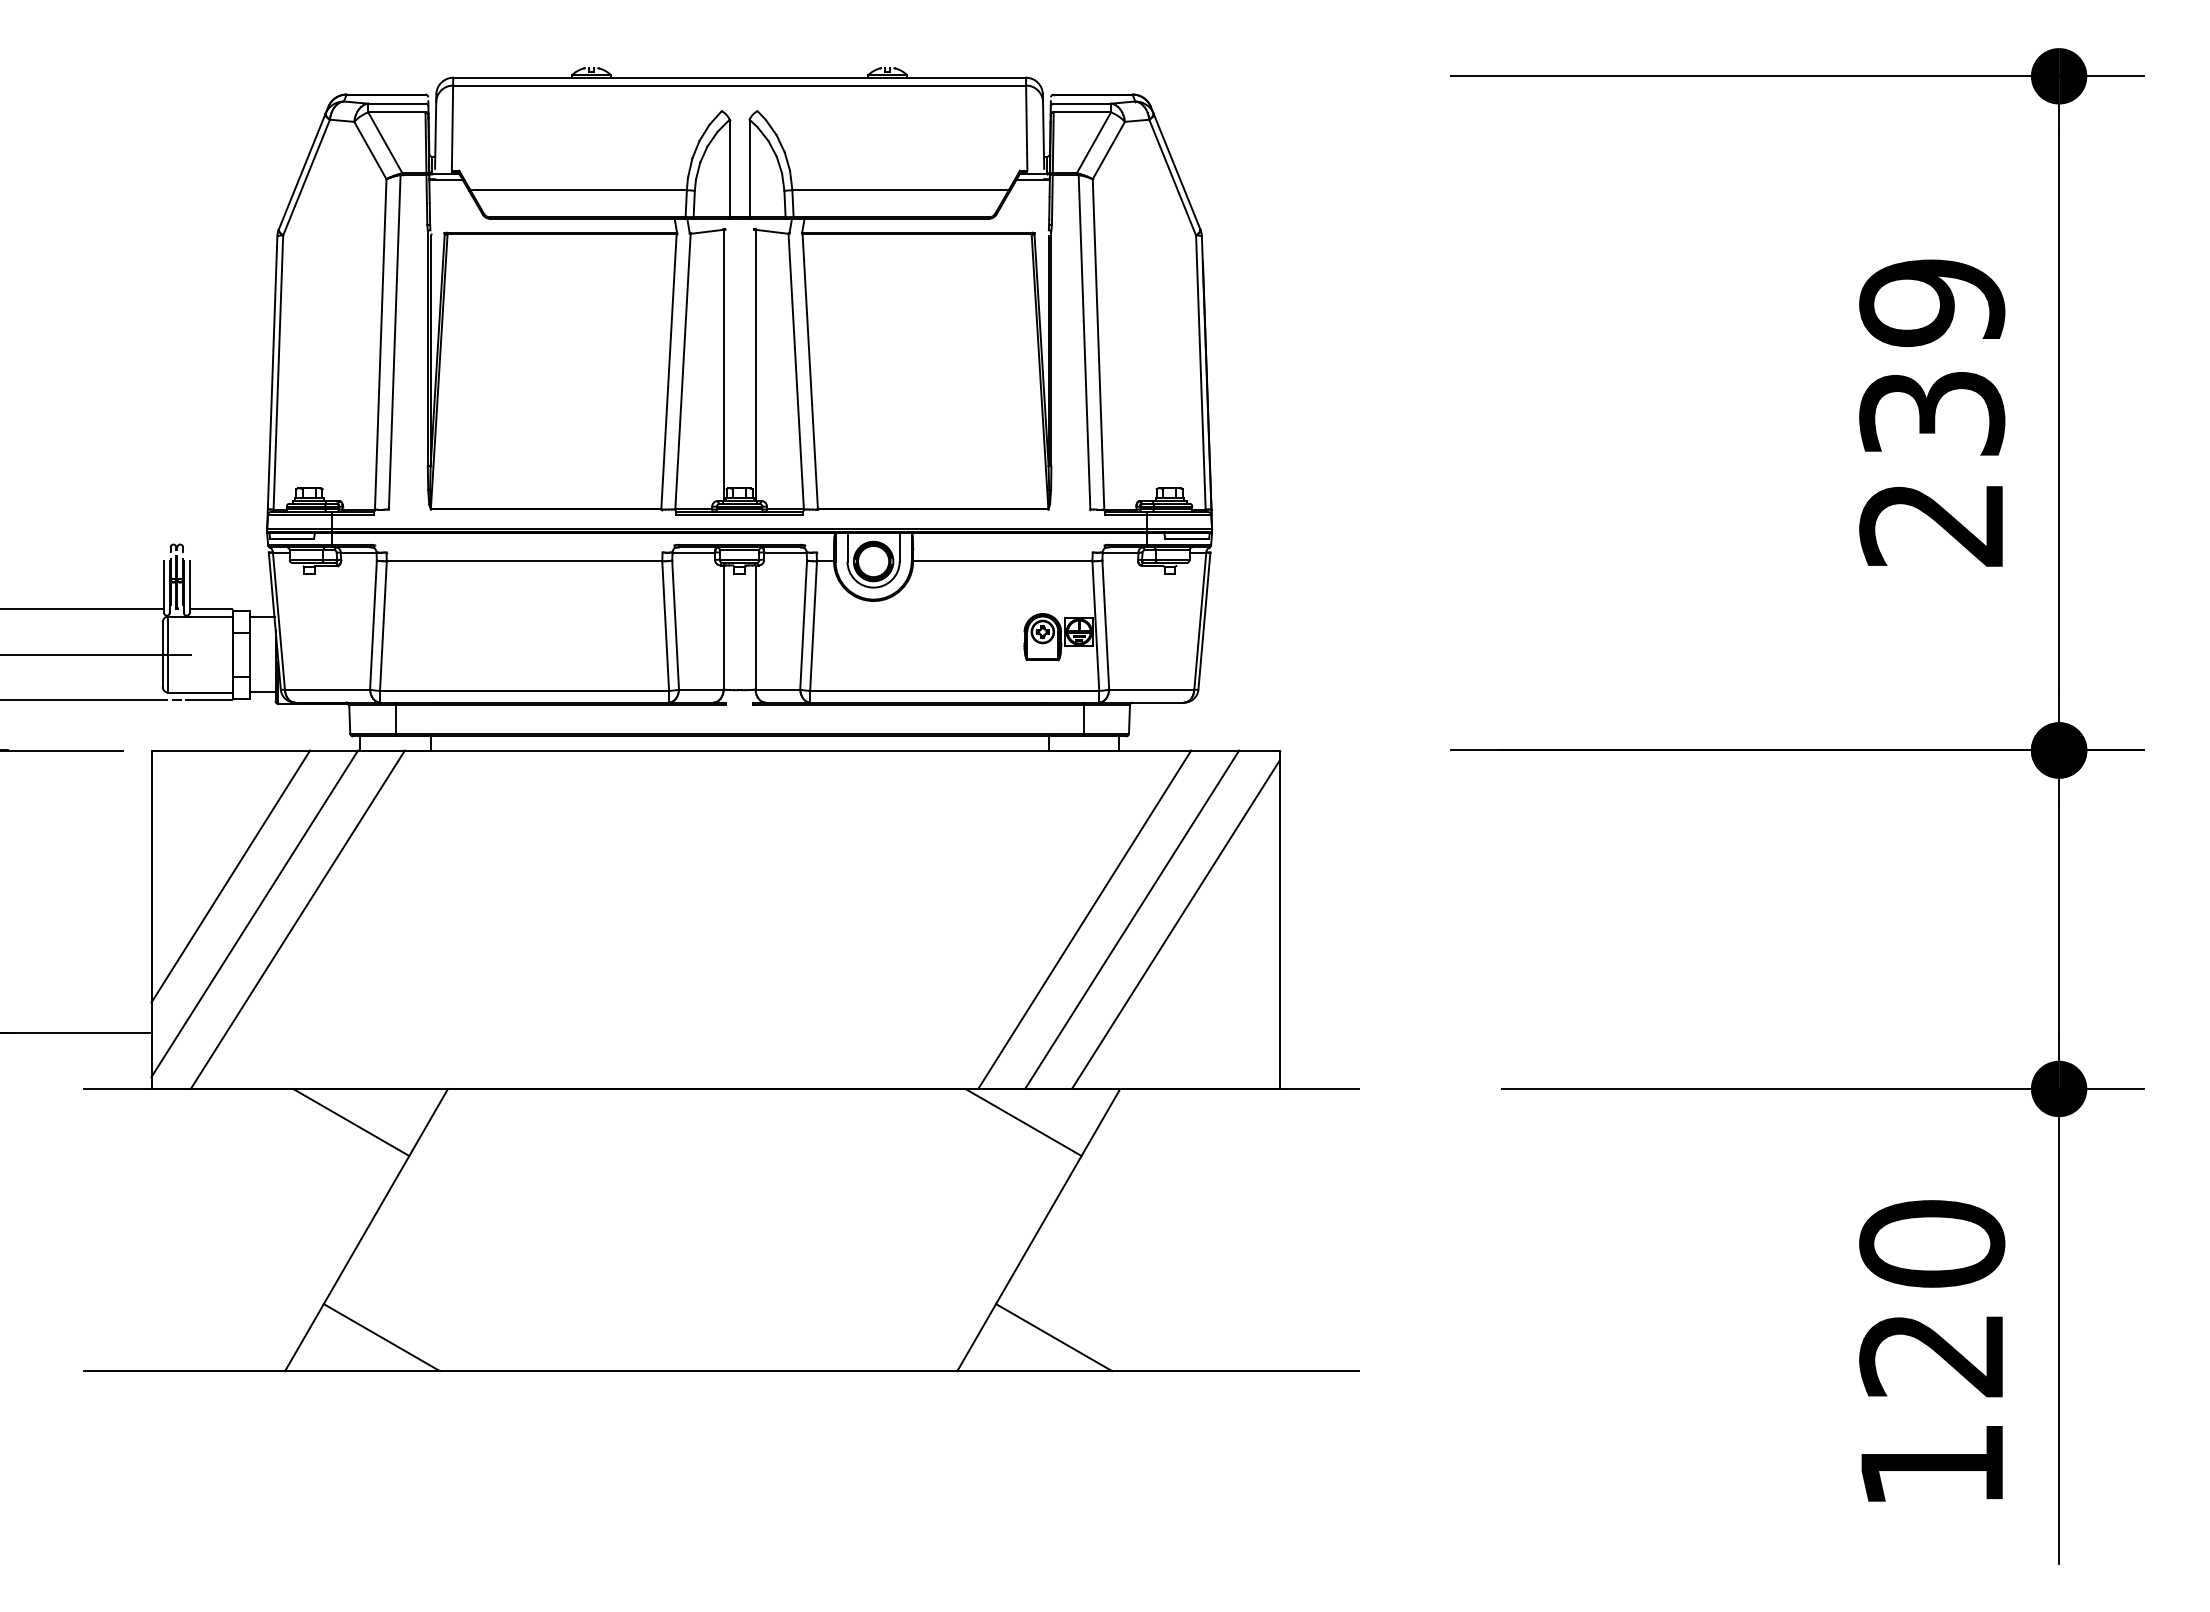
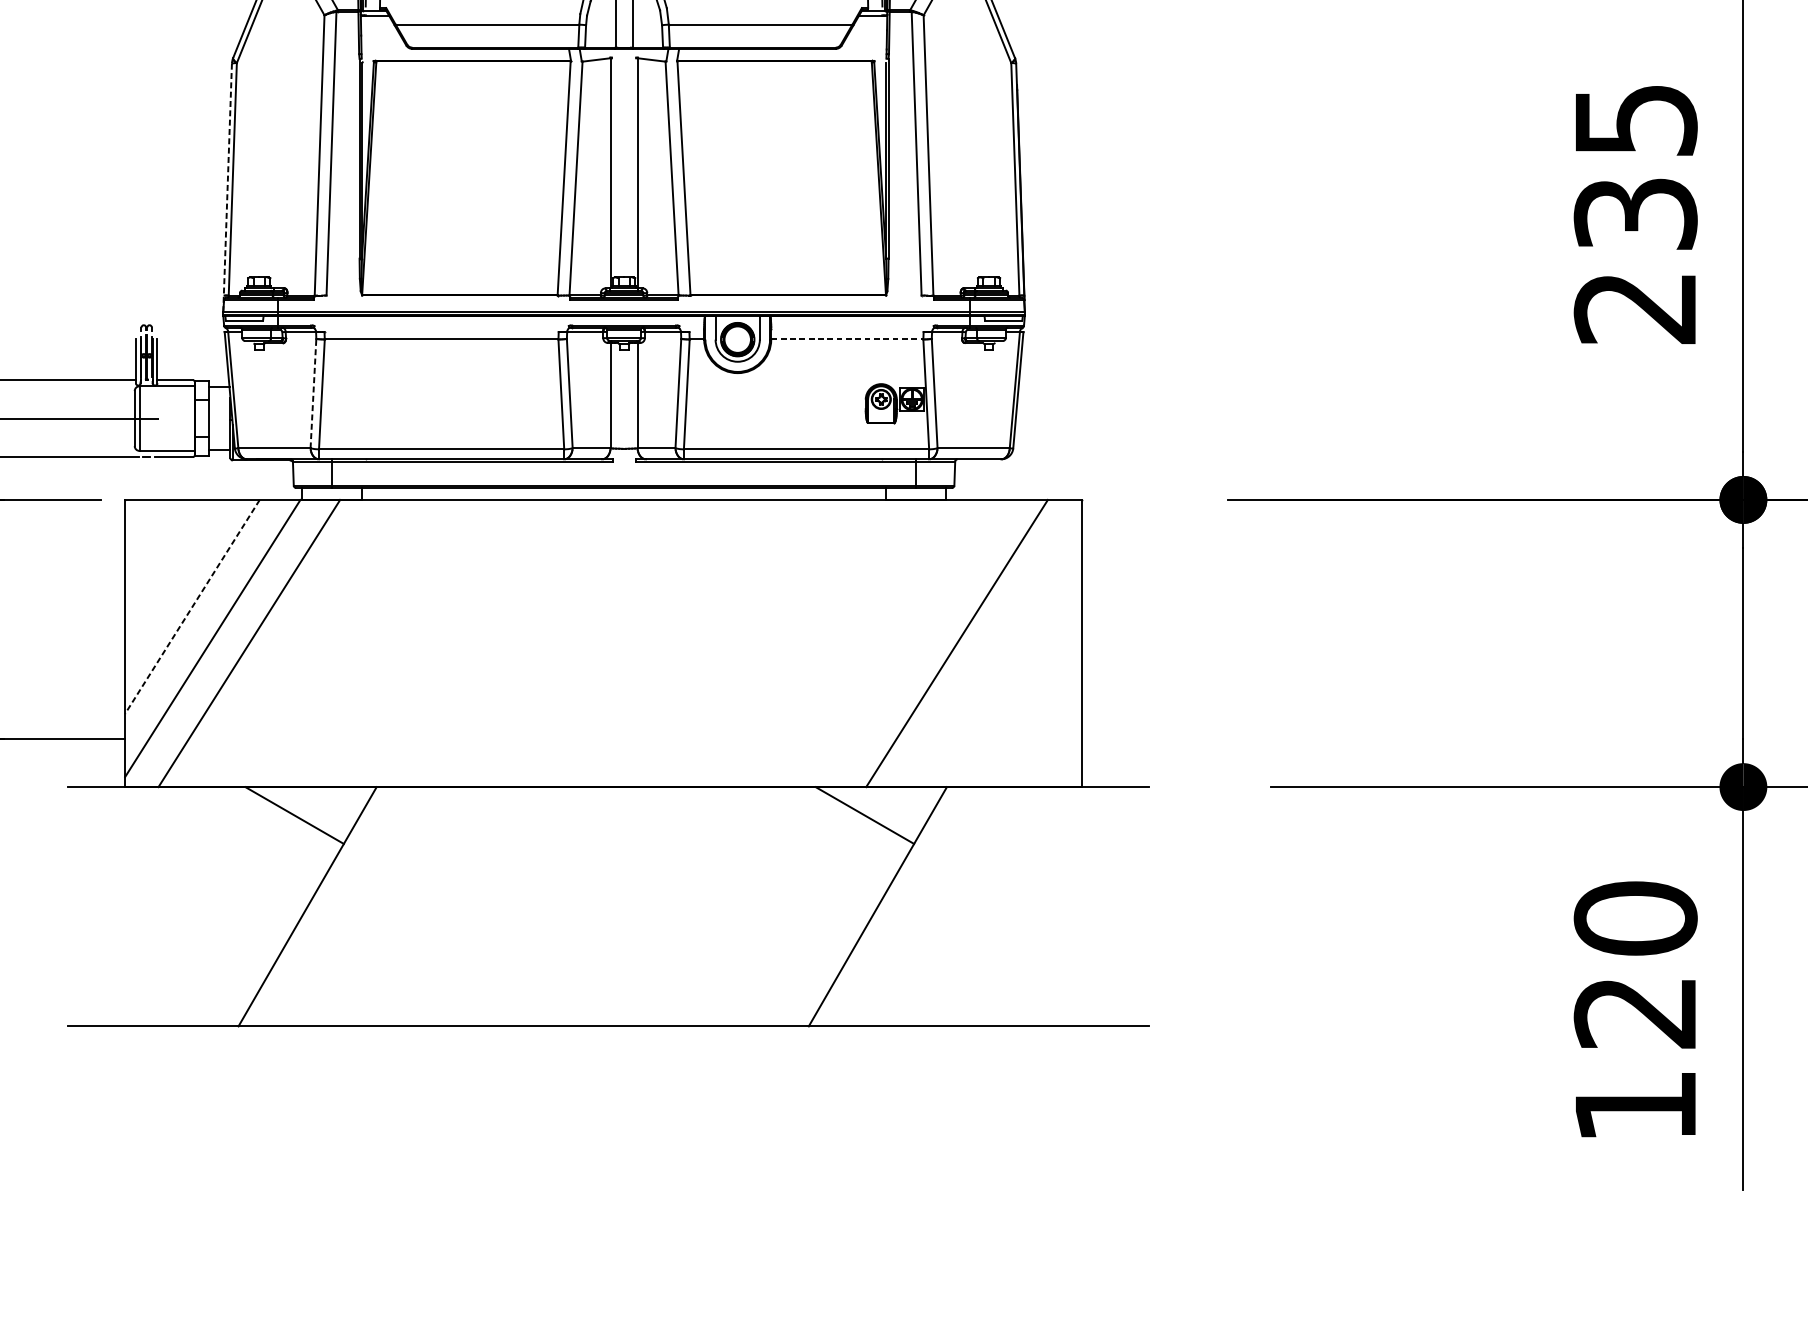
text: (1932, 303) -> (1635, 120), 239 -> 235
line: (272, 382) -> (227, 187), solid -> dashed
line: (1002, 561) -> (847, 339), solid -> dashed
line: (373, 625) -> (313, 393), solid -> dashed
line: (230, 876) -> (192, 606), solid -> dashed
line: (1084, 919) -> (916, 643), removed
line: (1175, 924) -> (993, 647), removed
line: (381, 1337) -> (320, 997), removed
line: (1054, 1337) -> (891, 997), removed

